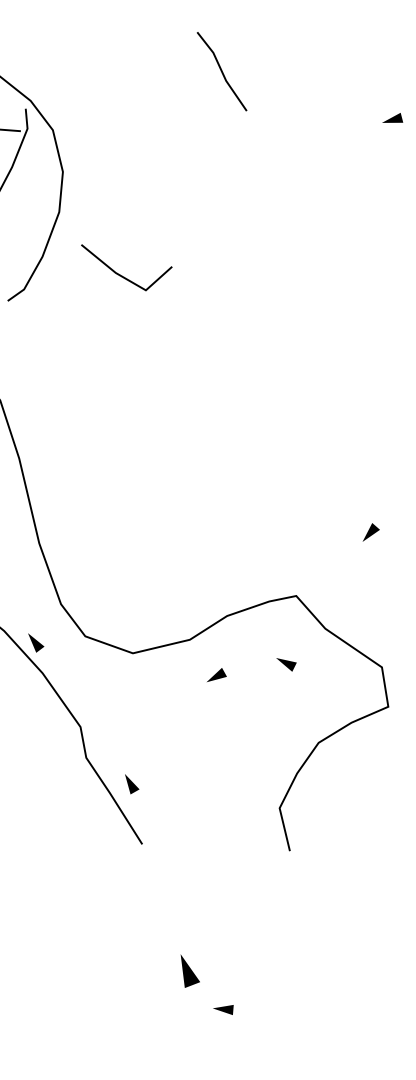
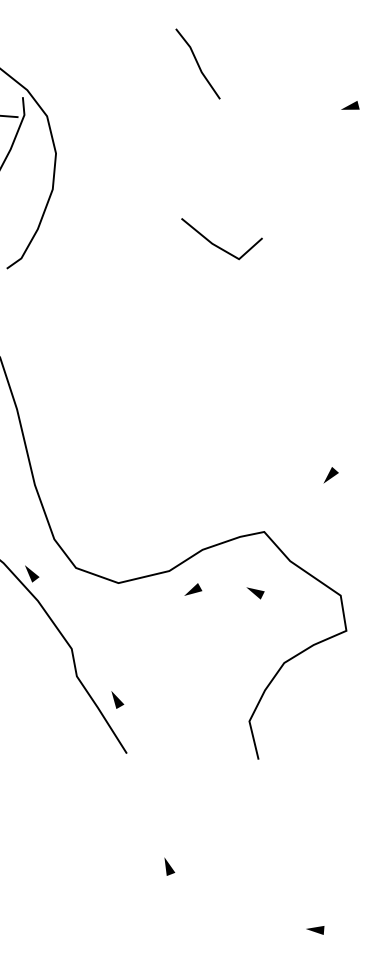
line: (121, 274) -> (217, 245), moved
part: (216, 675) -> (193, 589), moved
part: (190, 970) -> (169, 866), size x0.62
part: (223, 1010) -> (315, 930), moved

